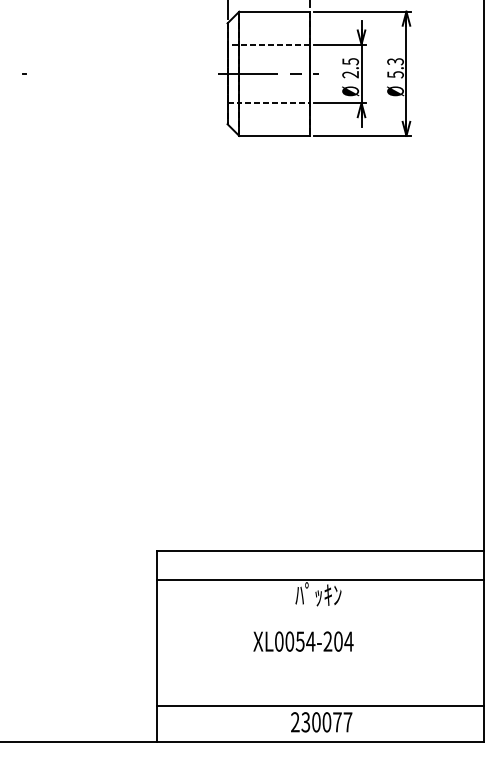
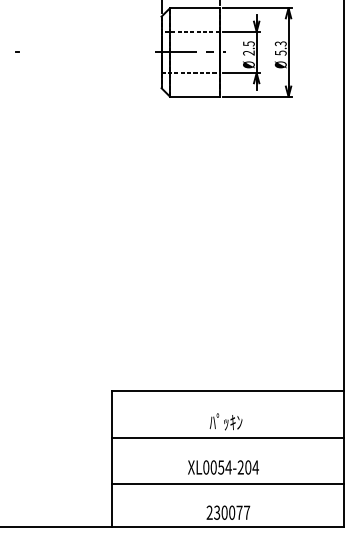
line: (320, 579) -> (227, 437), moved
text: (303, 641) -> (223, 467), moved
line: (320, 706) -> (227, 484), moved

